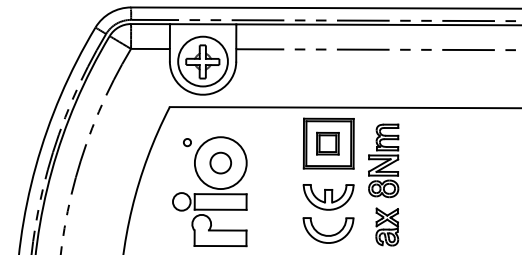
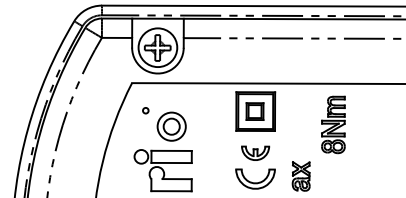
part: (383, 160) -> (333, 124), moved
circle: (220, 163) -> (171, 127), size x0.7
part: (328, 197) -> (255, 153), size x0.7

